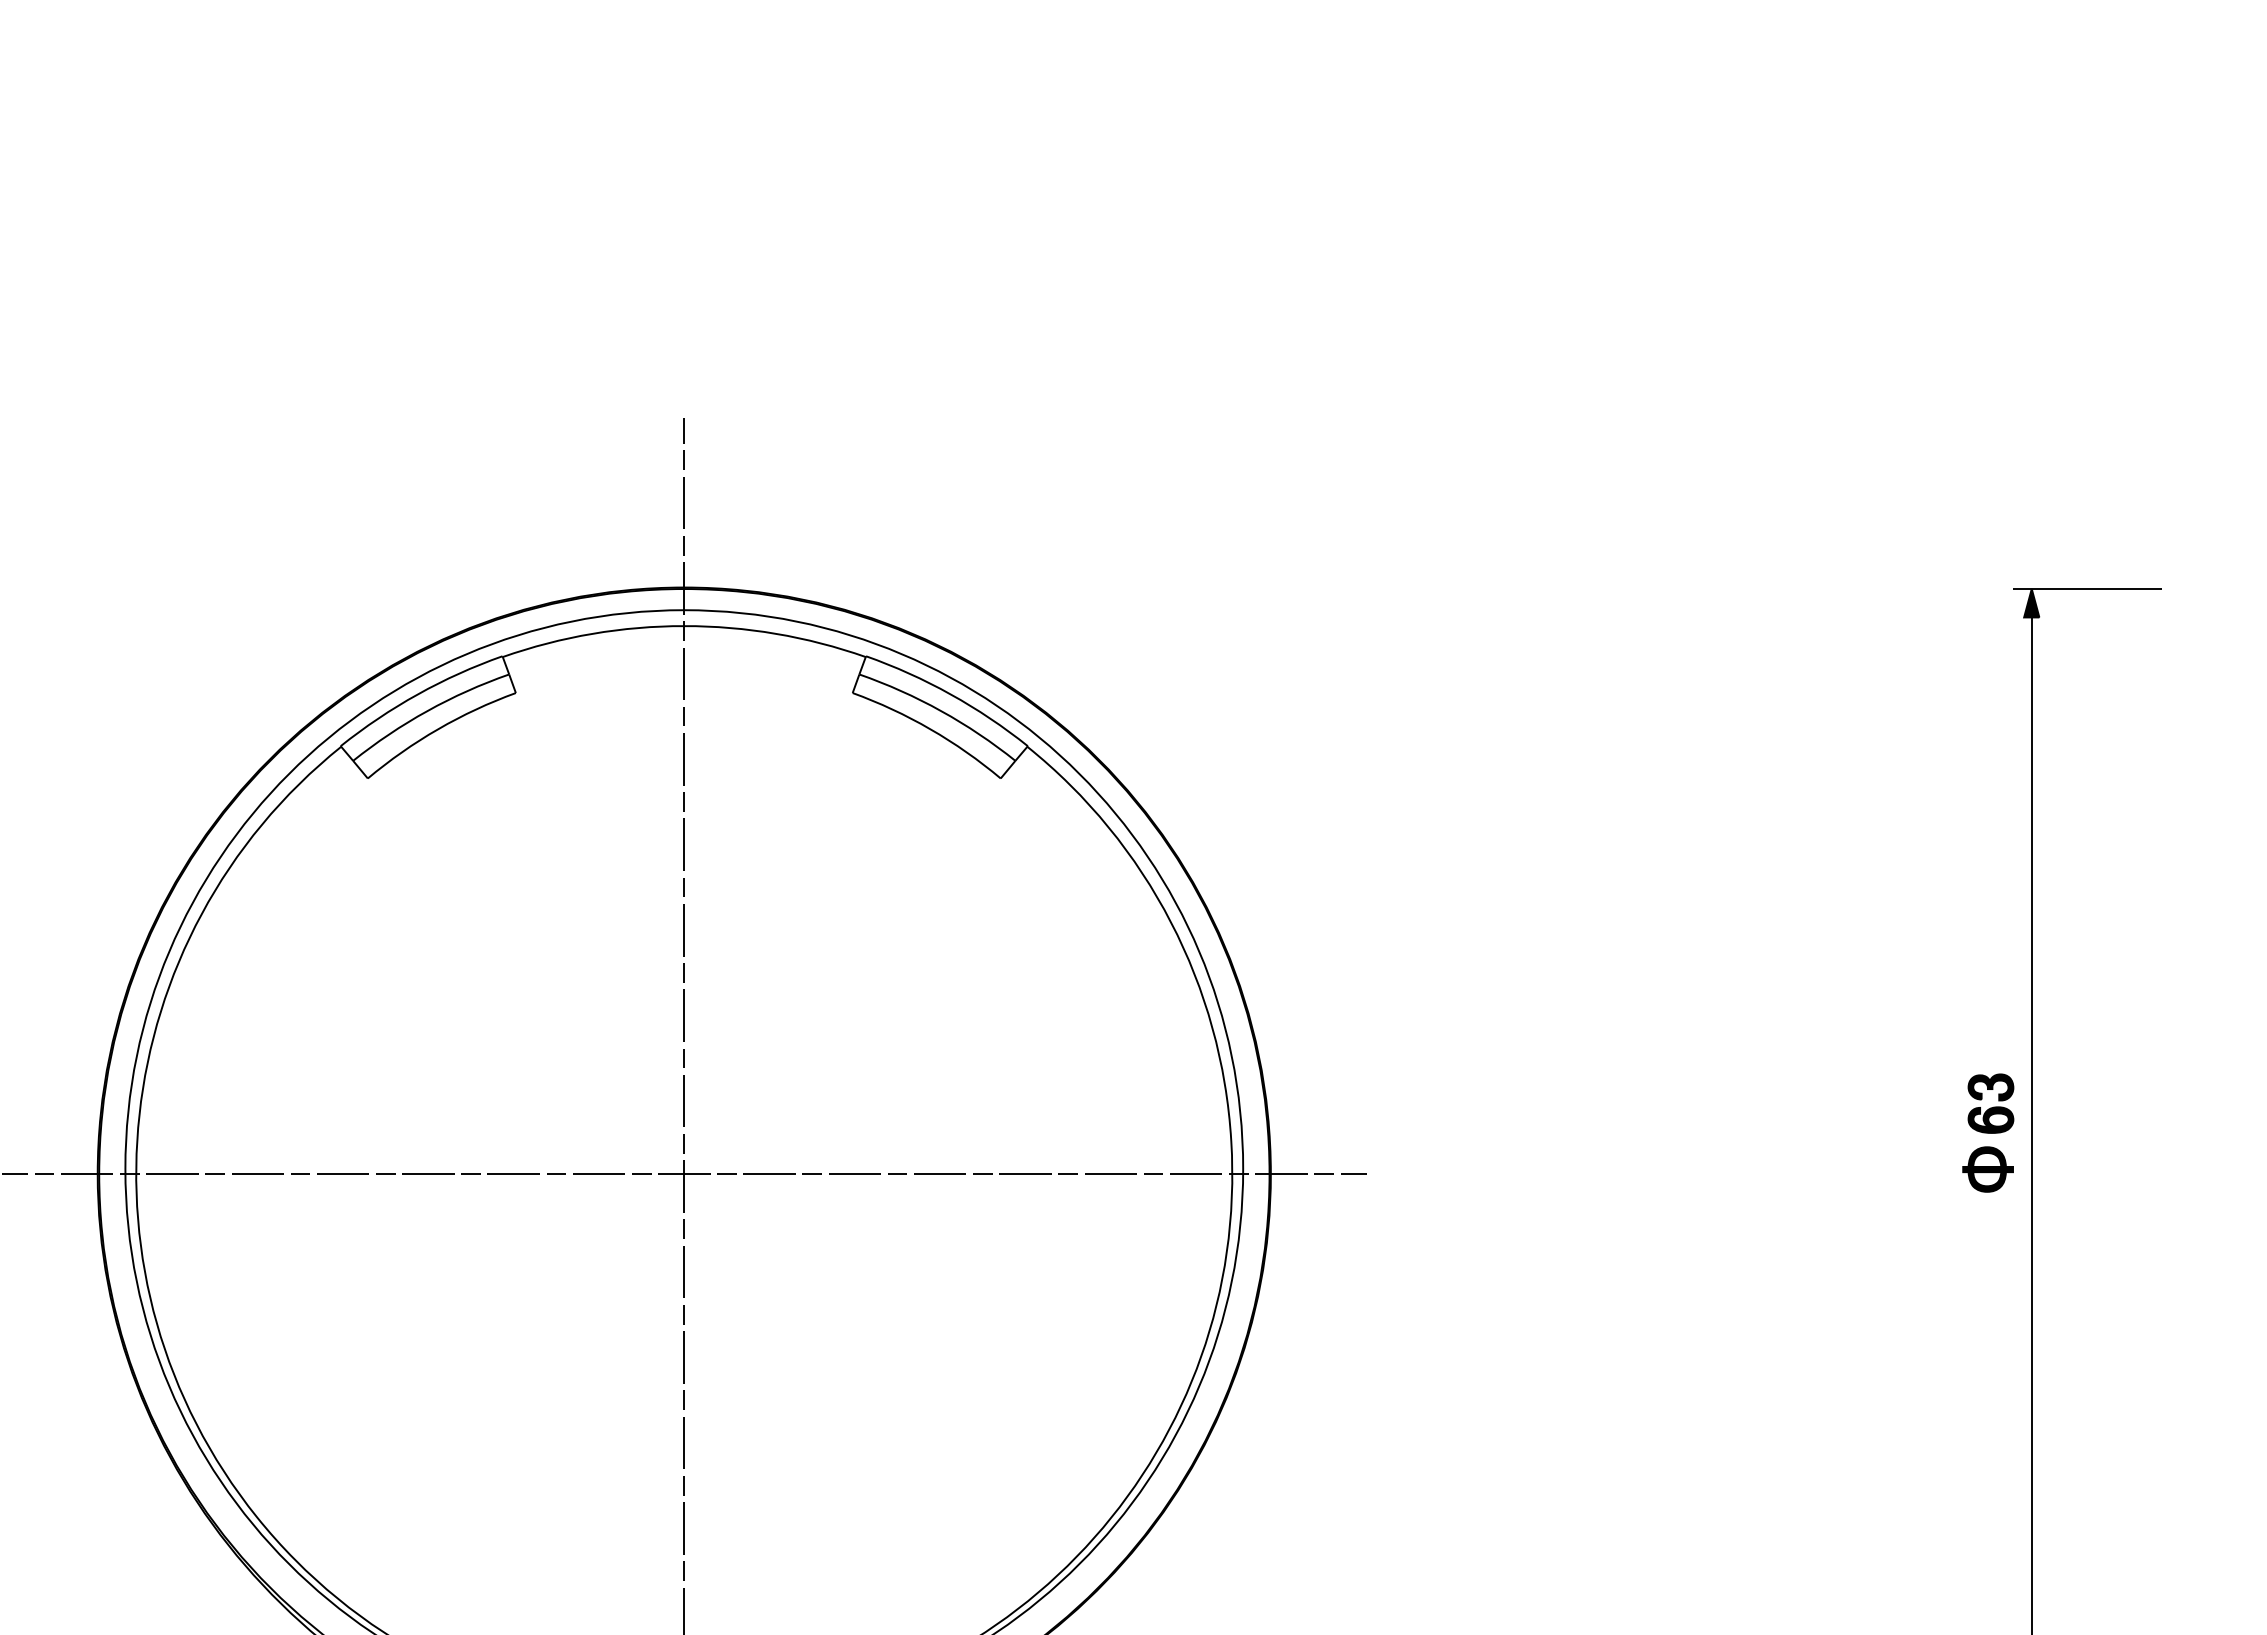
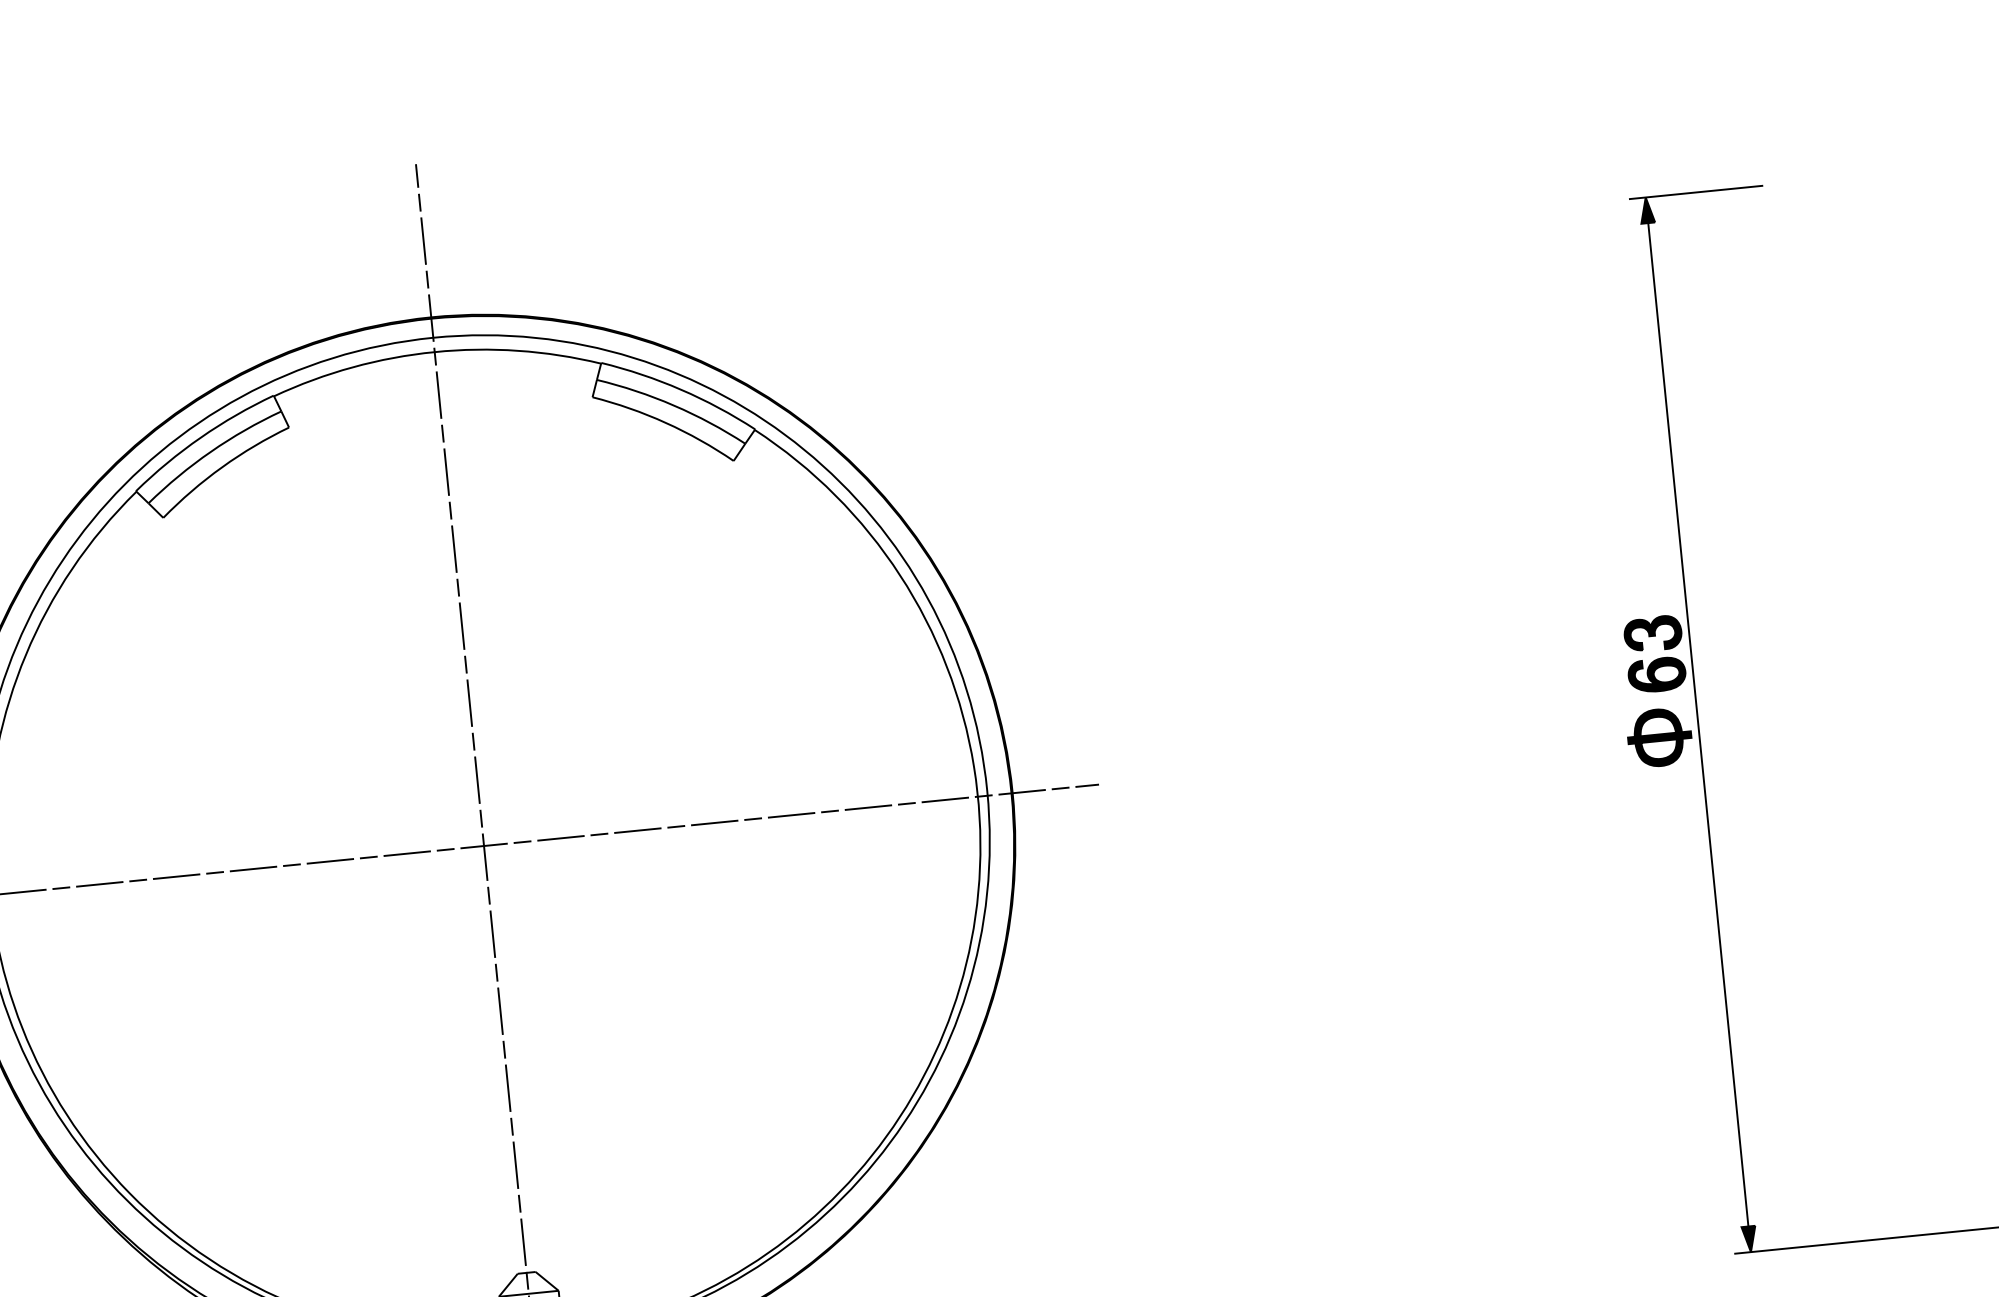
part: (1988, 1132) -> (1655, 691), size x1.4

